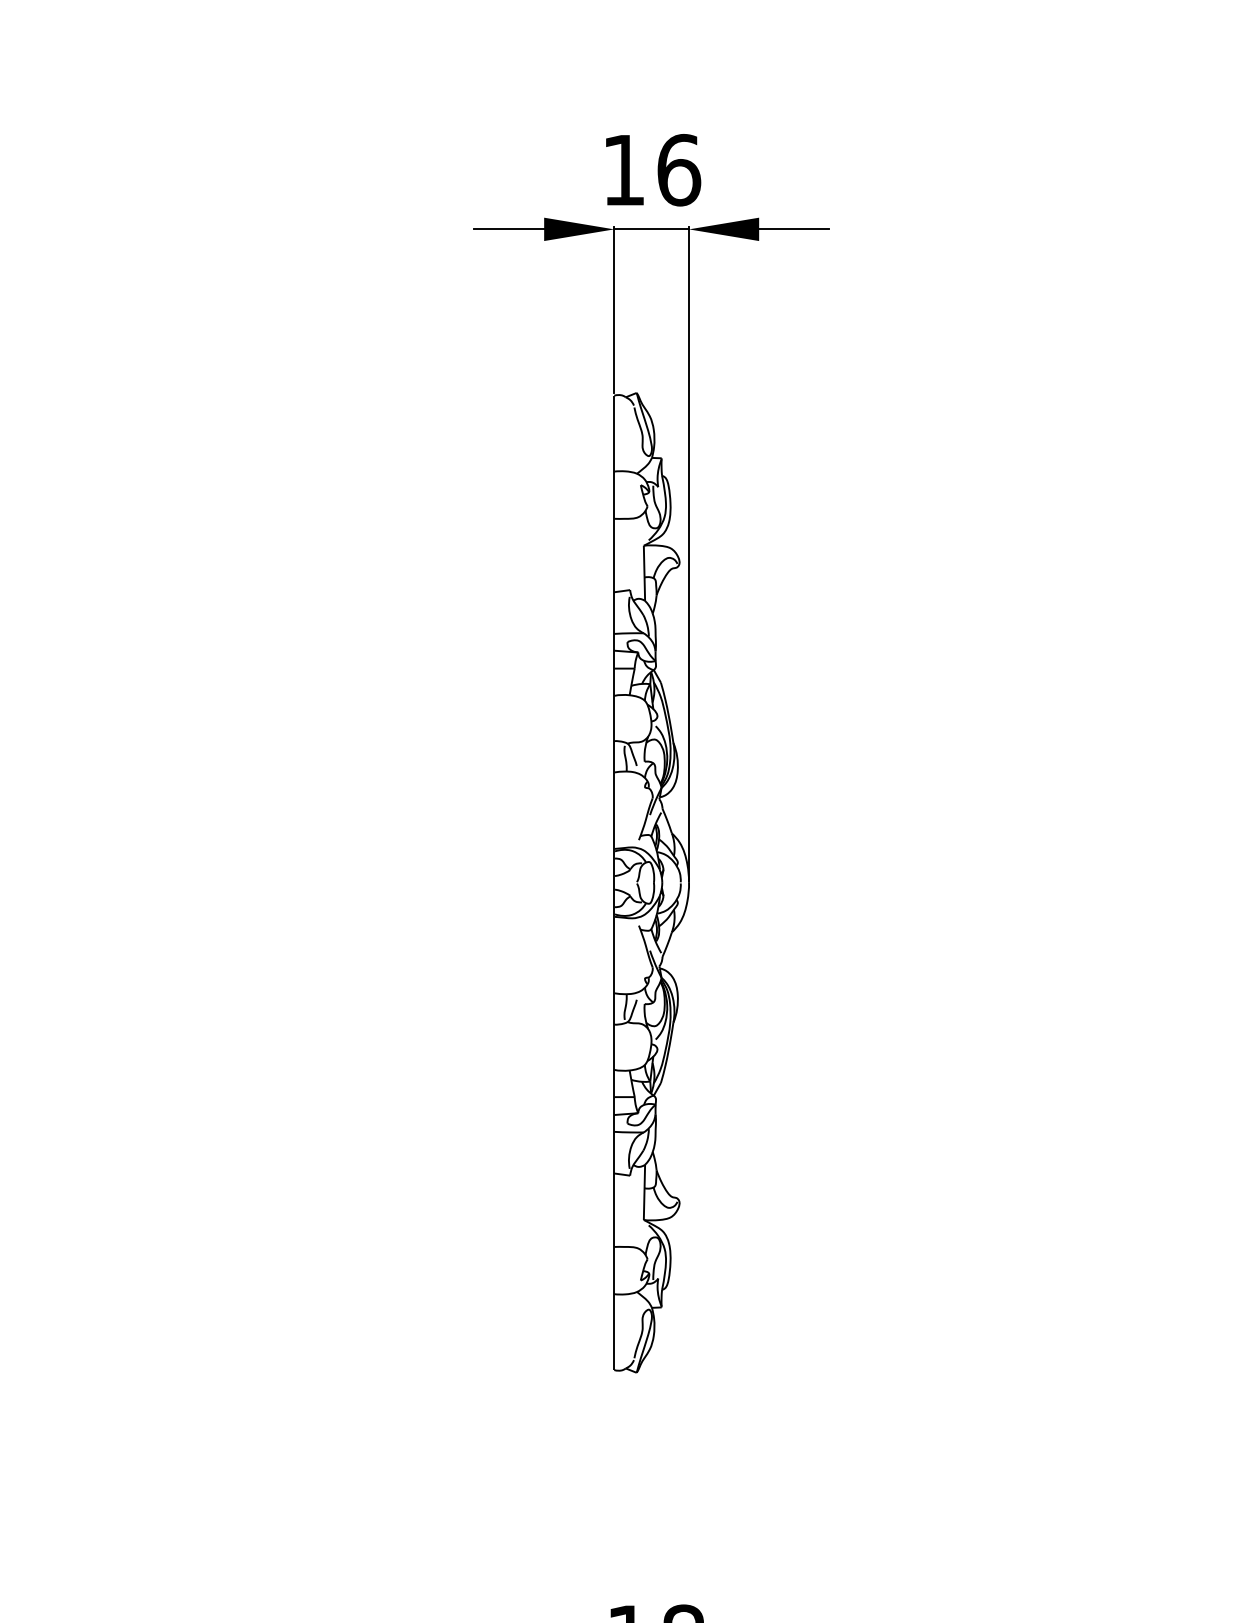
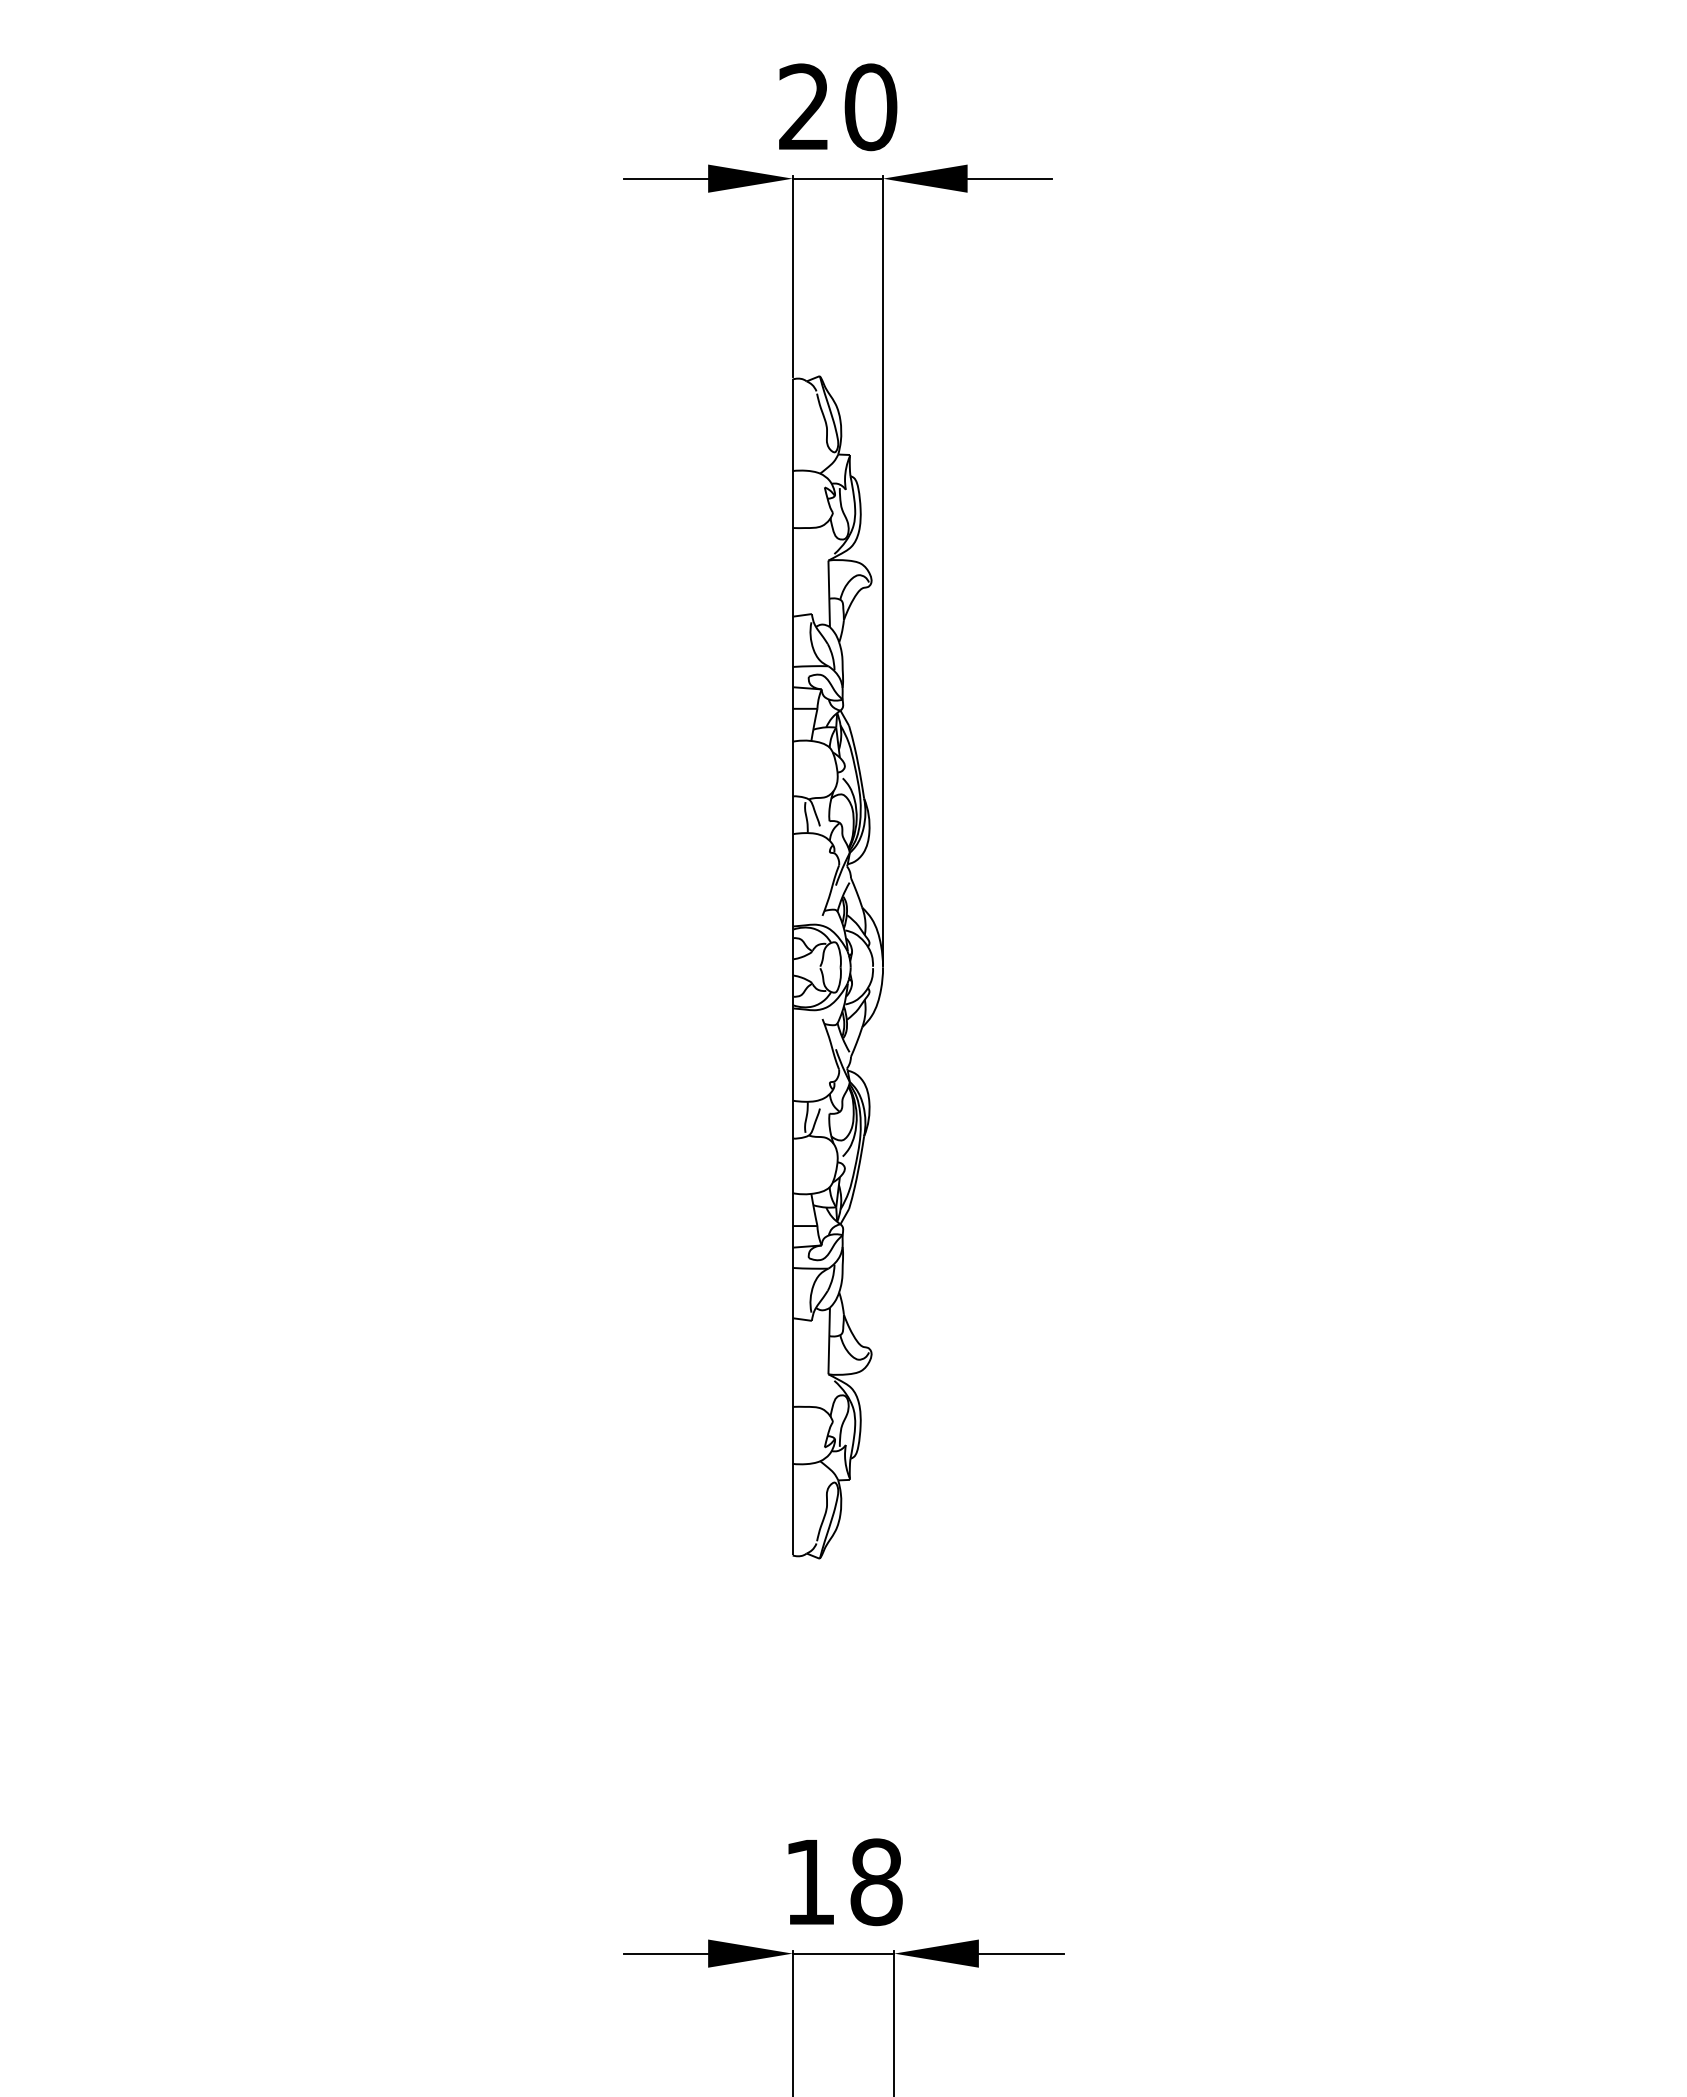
text: (652, 170) -> (838, 107), 16 -> 20

